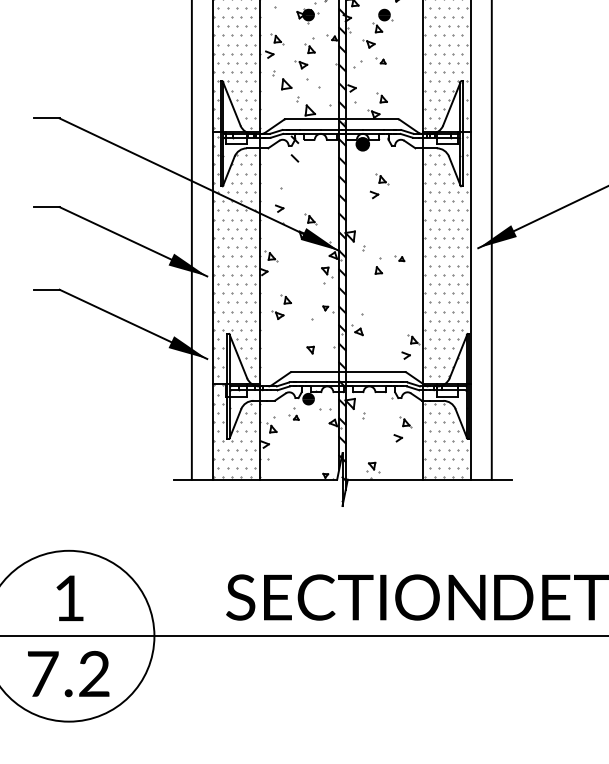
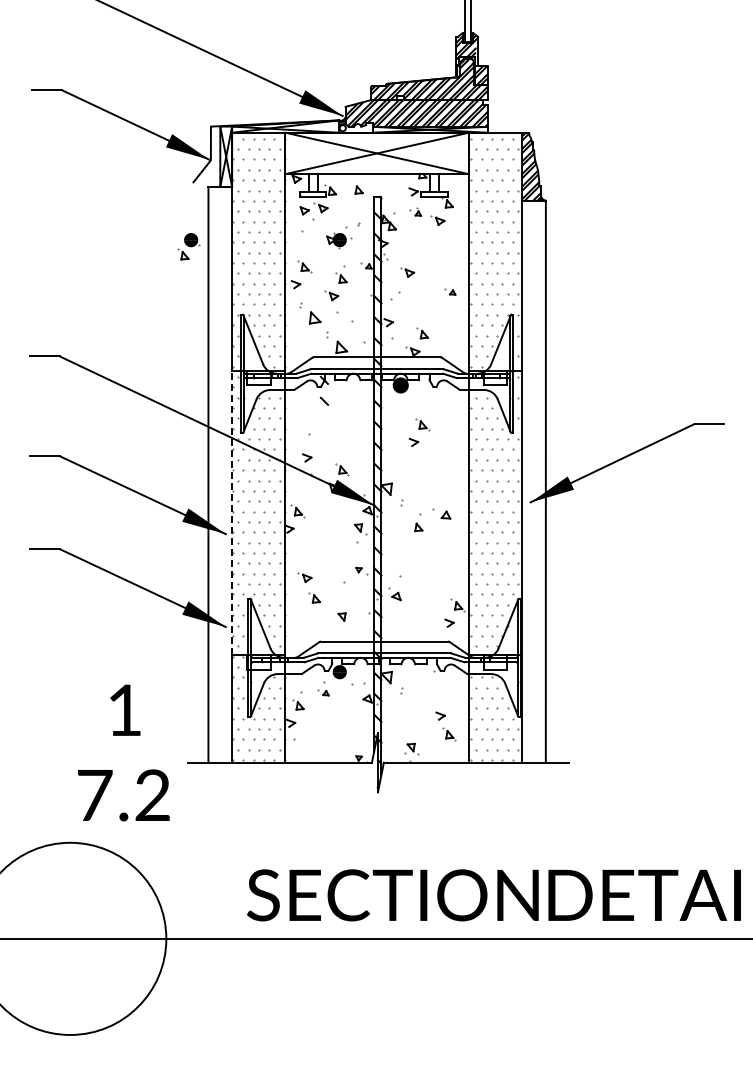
part: (382, 20) -> (188, 246), moved
part: (381, 60) -> (450, 291), moved
line: (213, 257) -> (232, 512), solid -> dashed
part: (399, 258) -> (442, 513), size x1.6
part: (286, 298) -> (314, 597), moved
part: (406, 422) -> (449, 734), moved
text: (68, 635) -> (123, 752), moved

